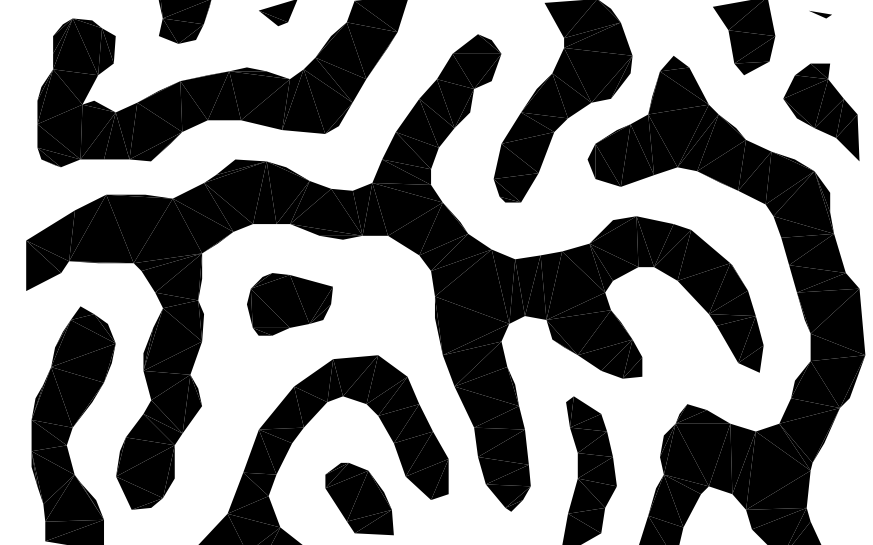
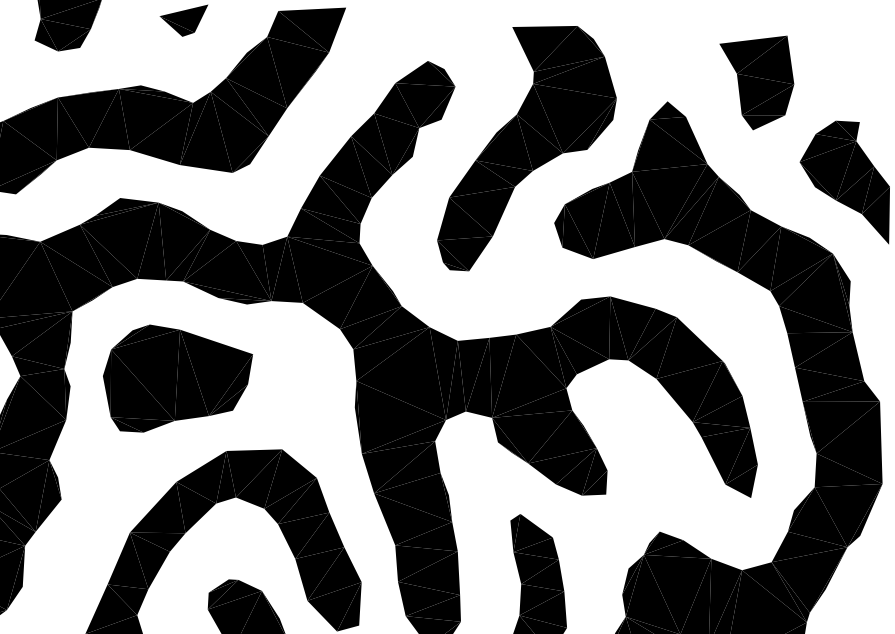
part: (820, 14) -> (851, 60), removed
part: (289, 304) -> (176, 380), size x1.4

